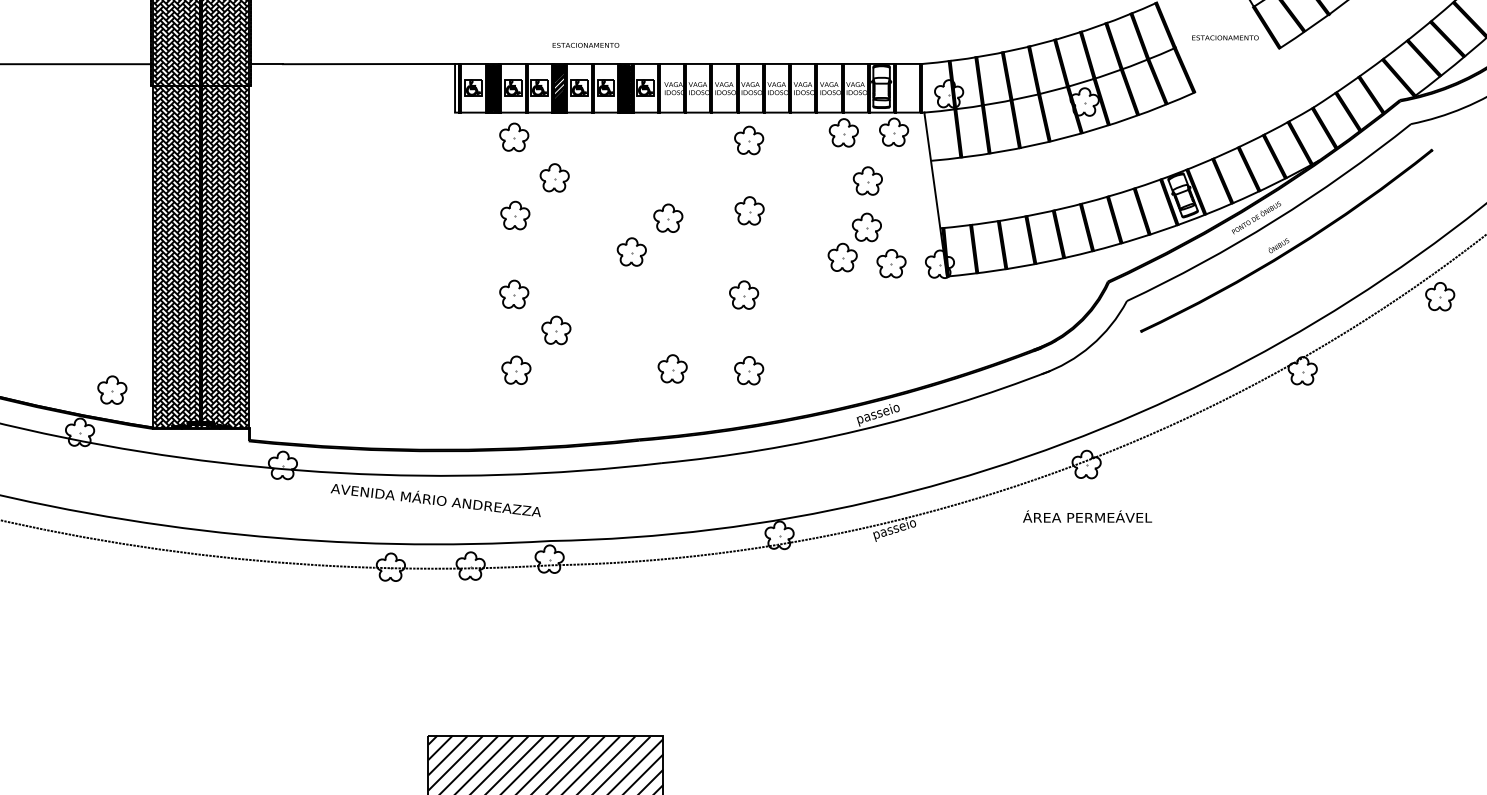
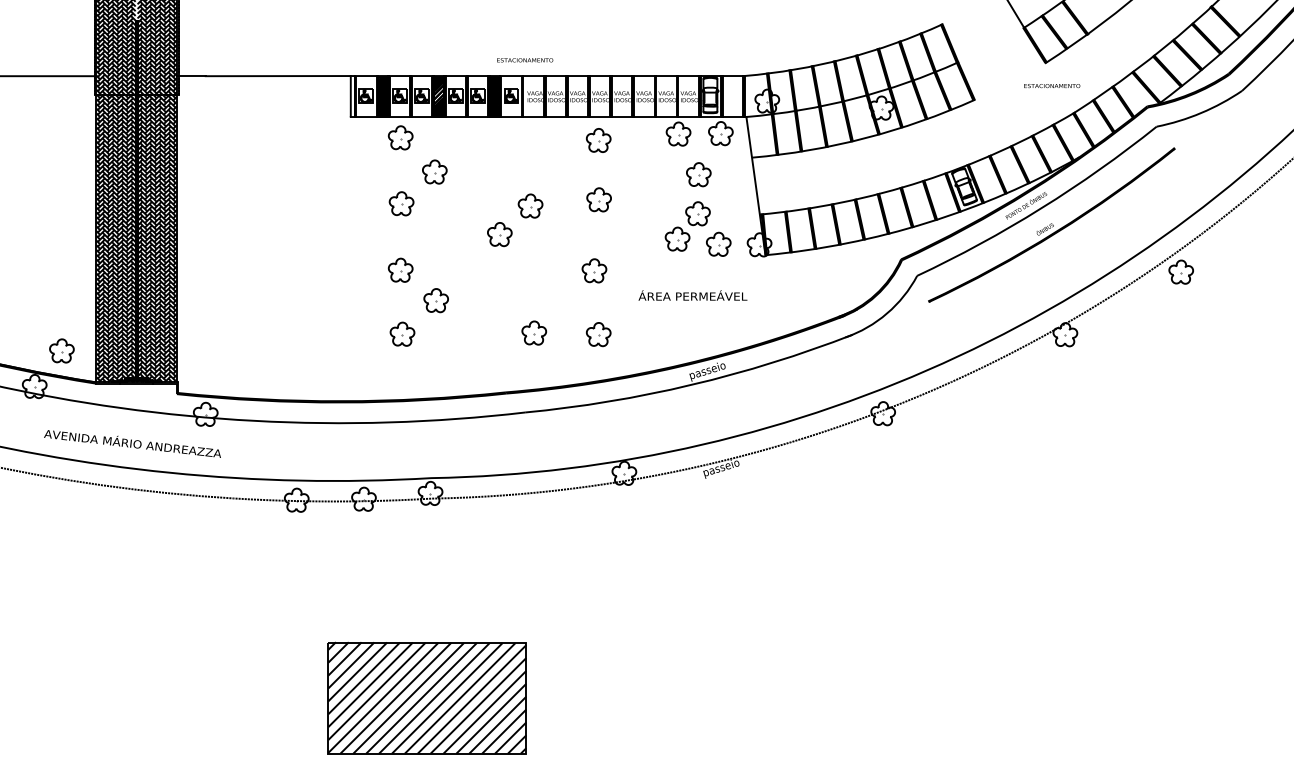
text: (1225, 38) -> (1052, 86), moved
text: (586, 45) -> (525, 60), moved
text: (435, 499) -> (132, 443), moved
text: (1086, 516) -> (692, 295), moved

